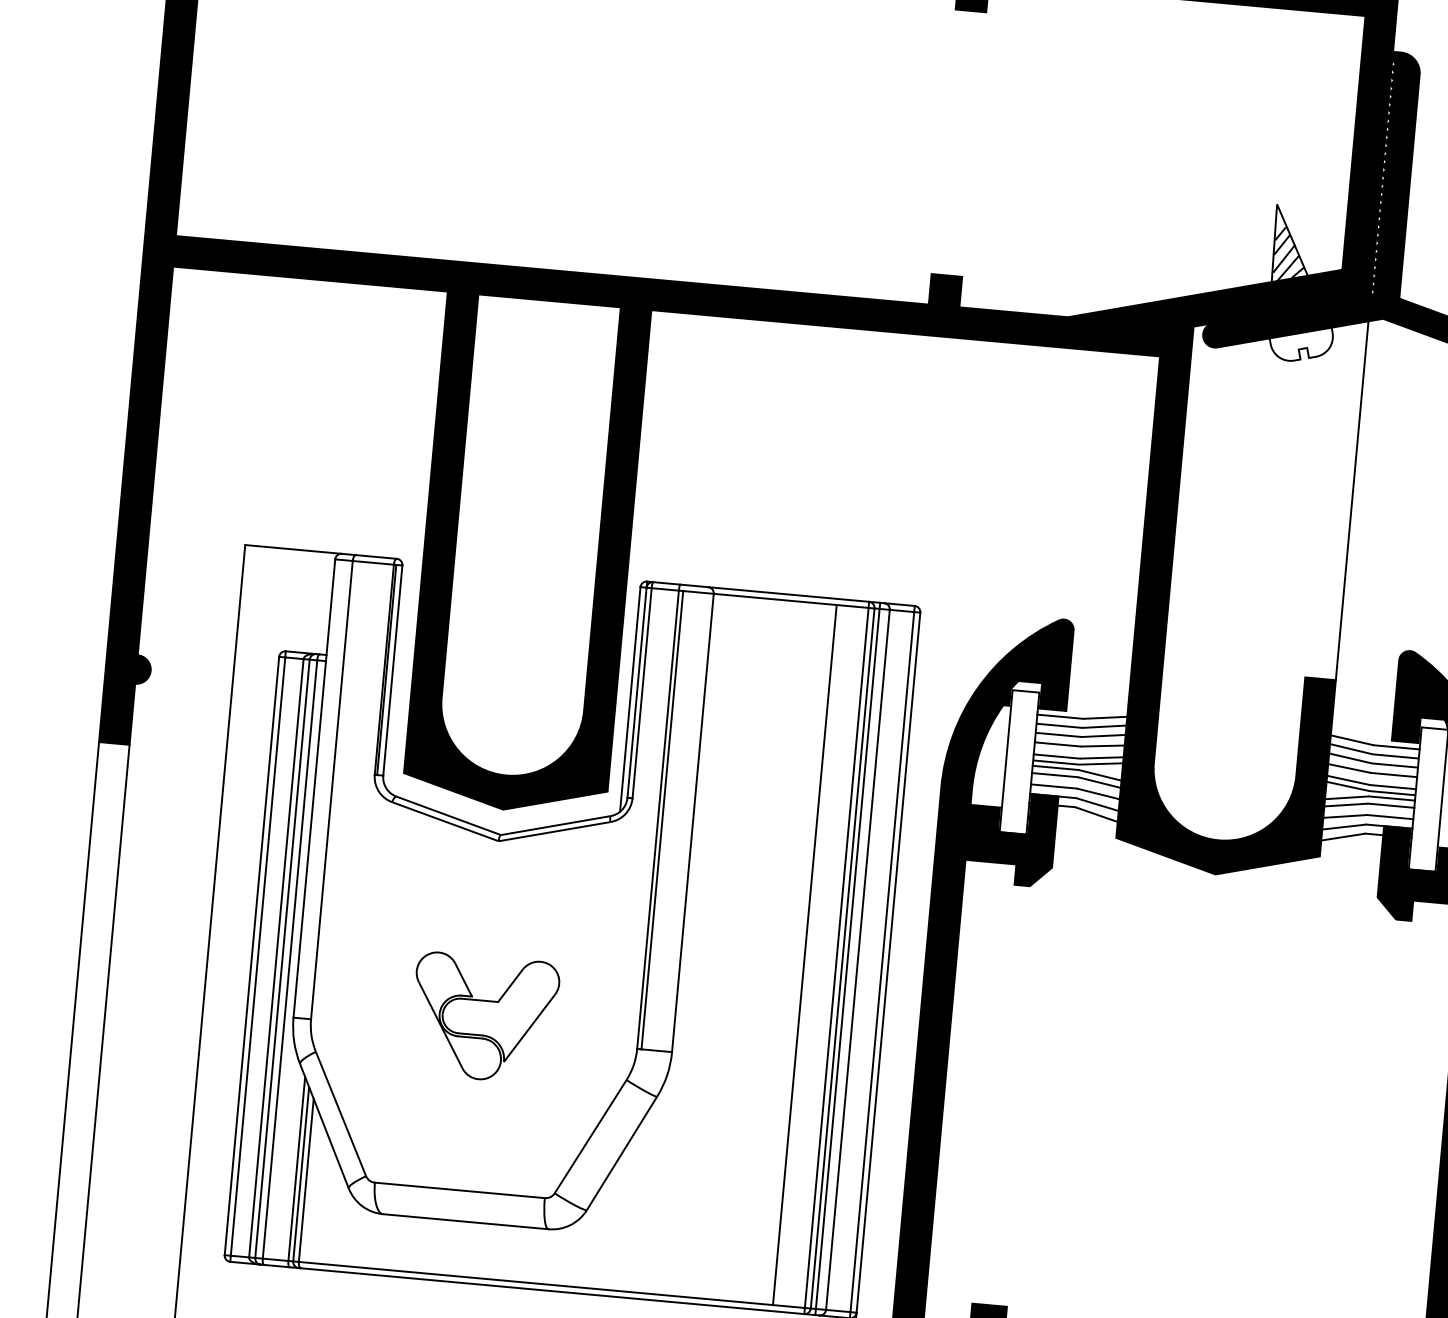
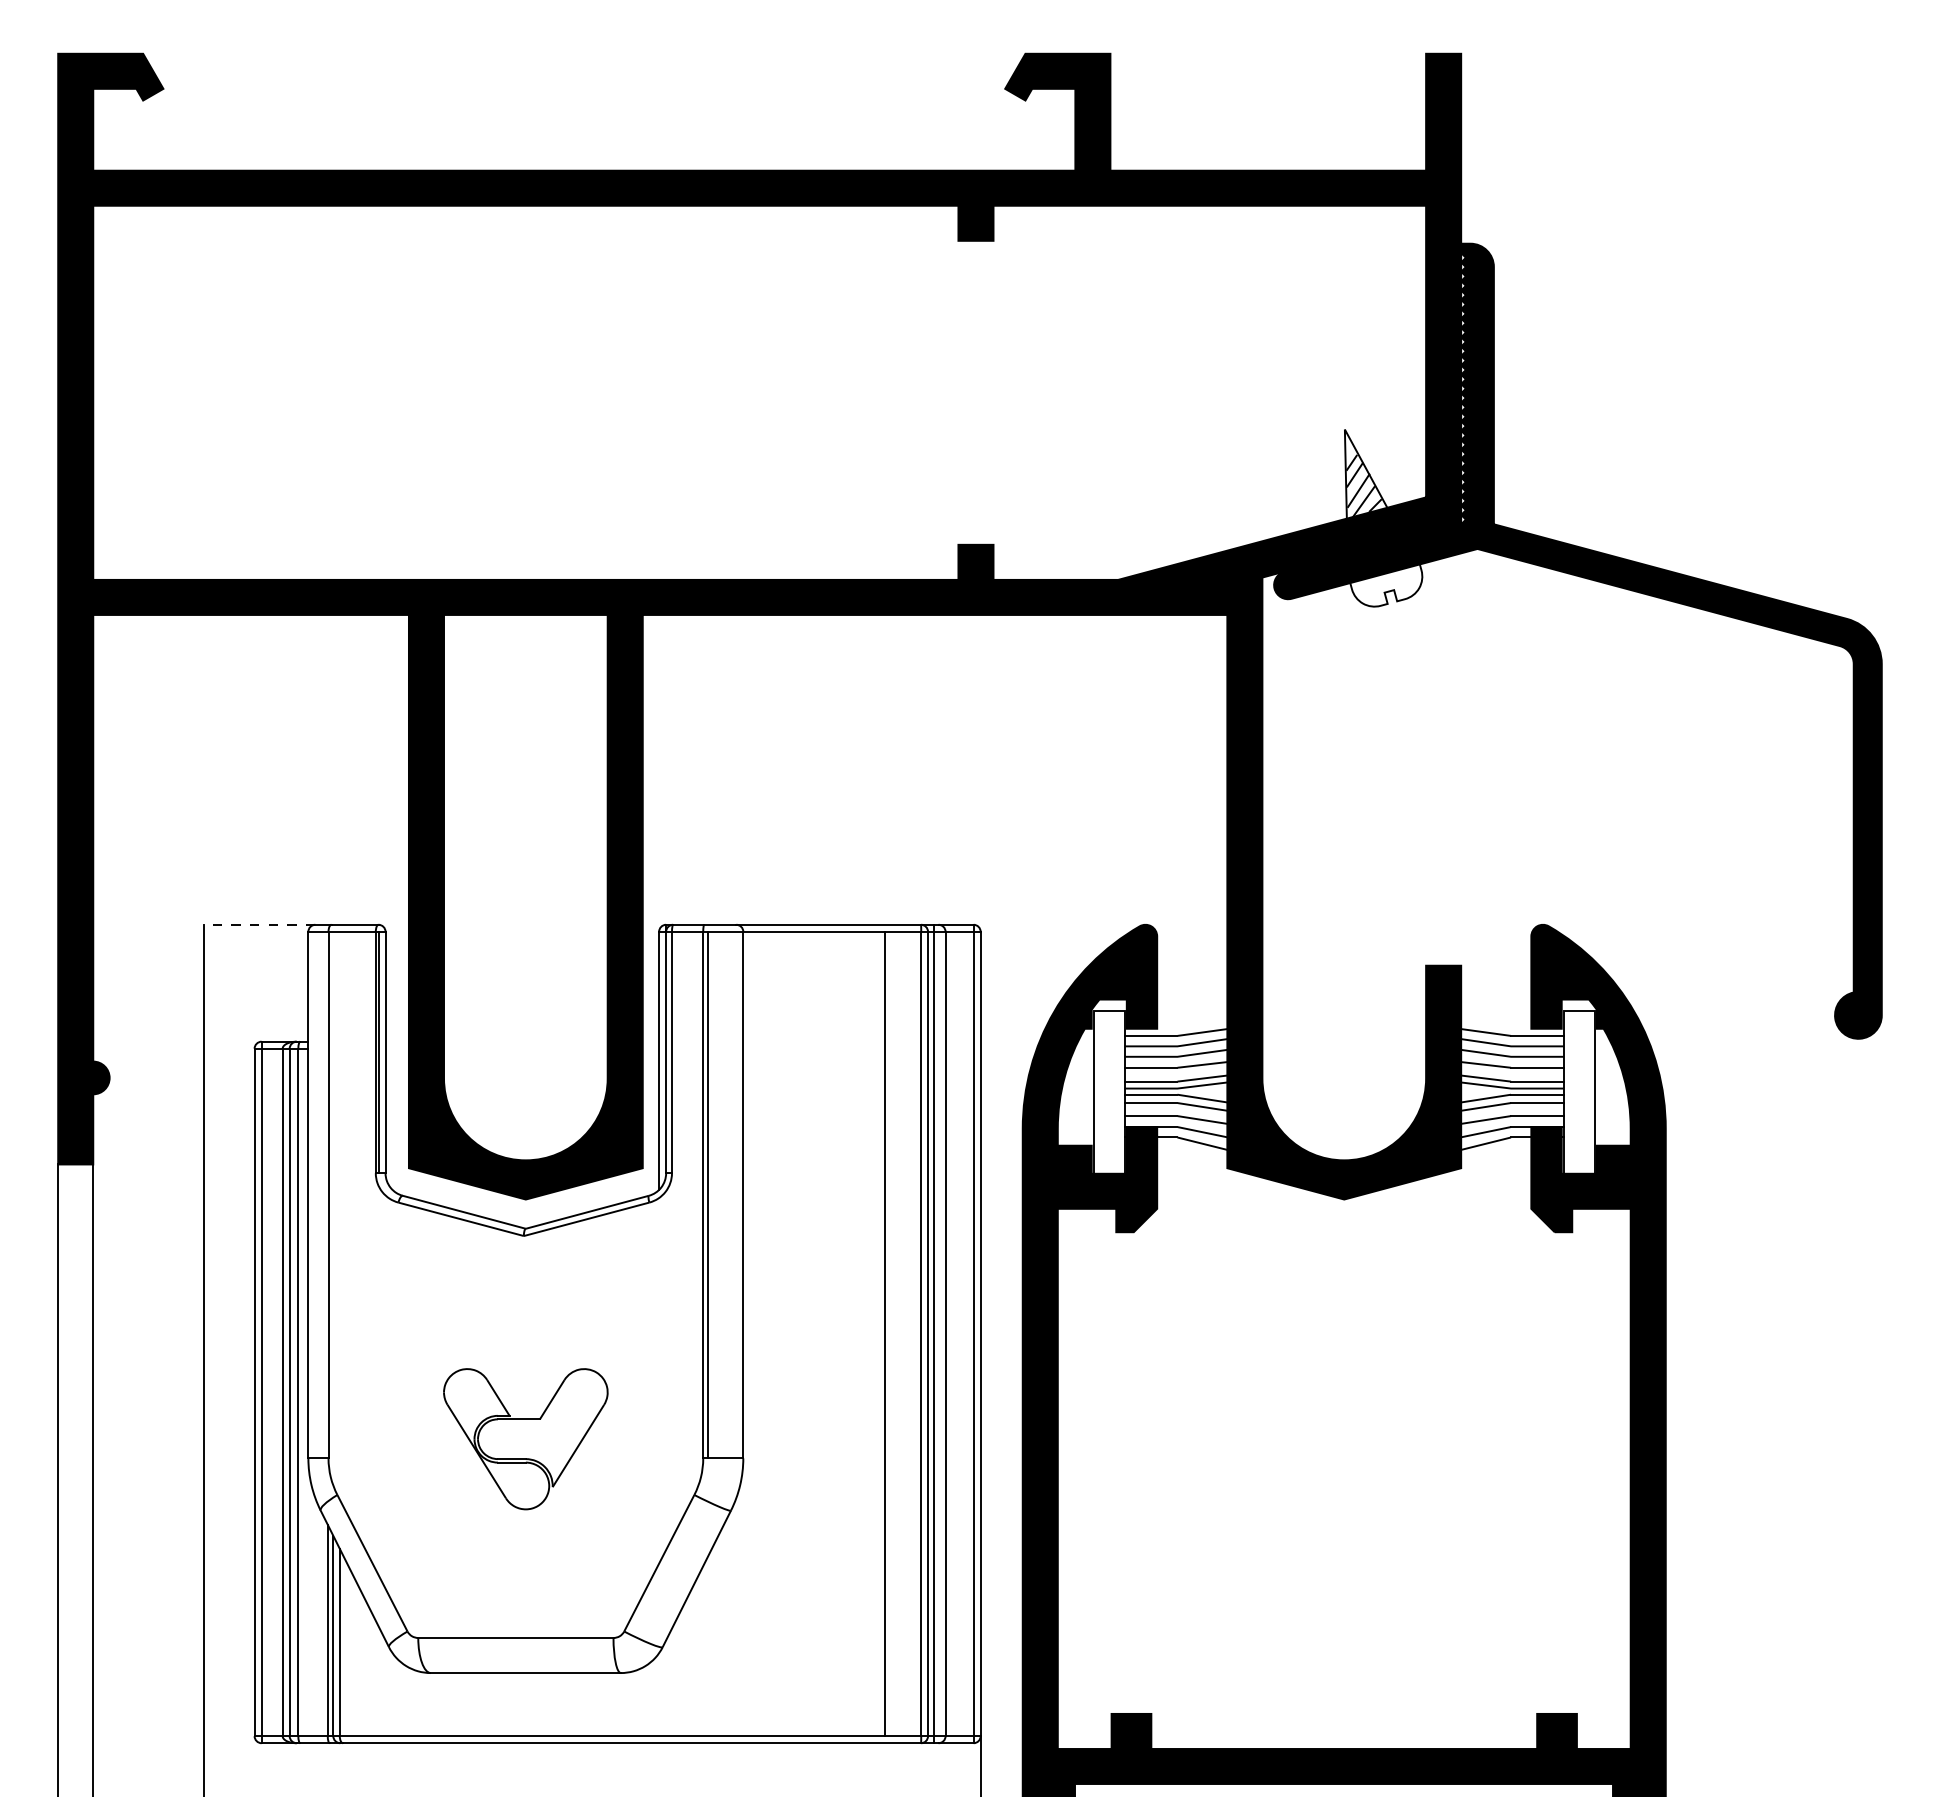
line: (1352, 500) -> (1461, 759), removed
line: (293, 549) -> (259, 924), solid -> dashed

